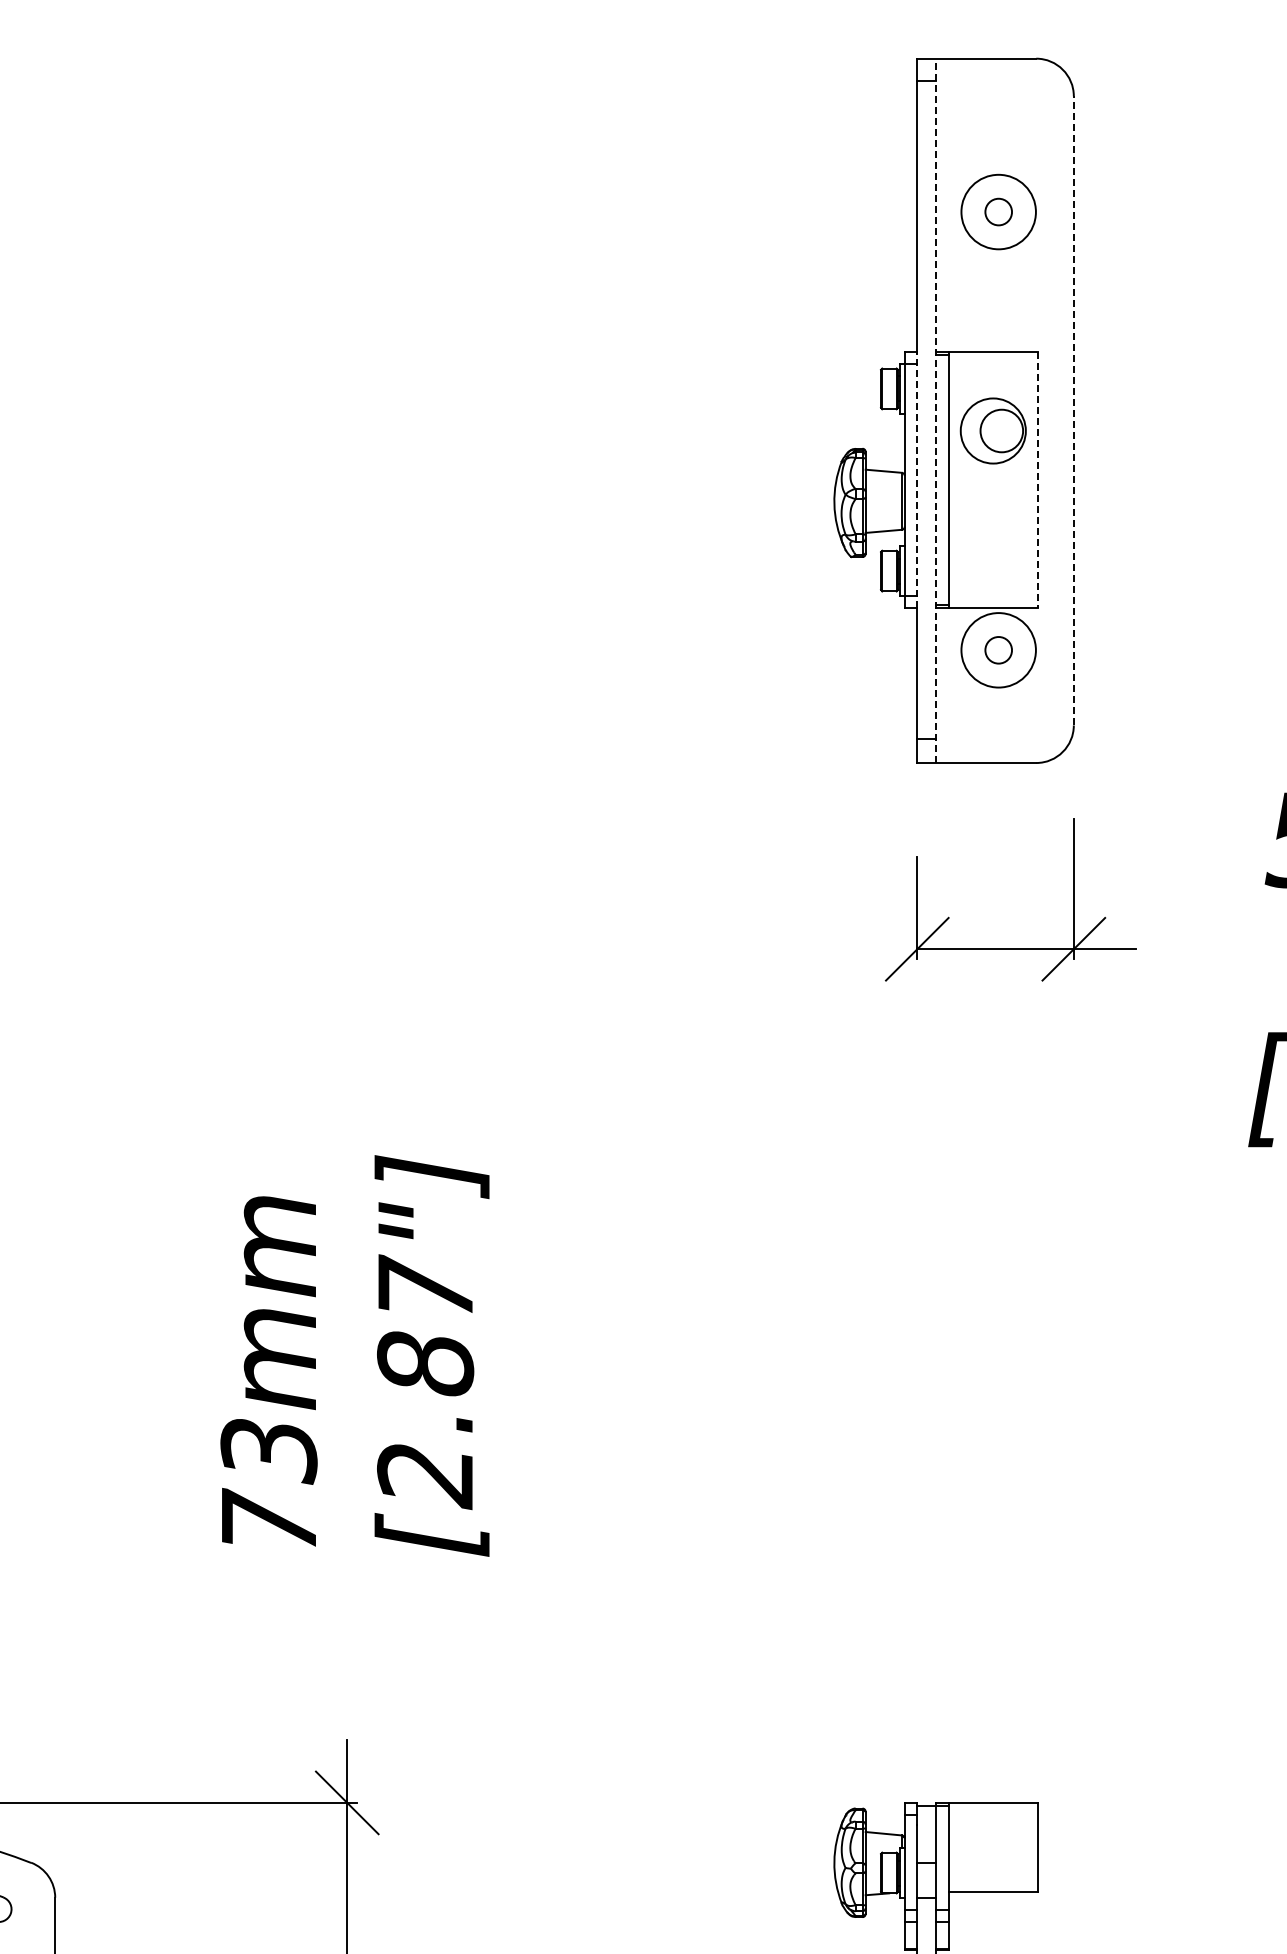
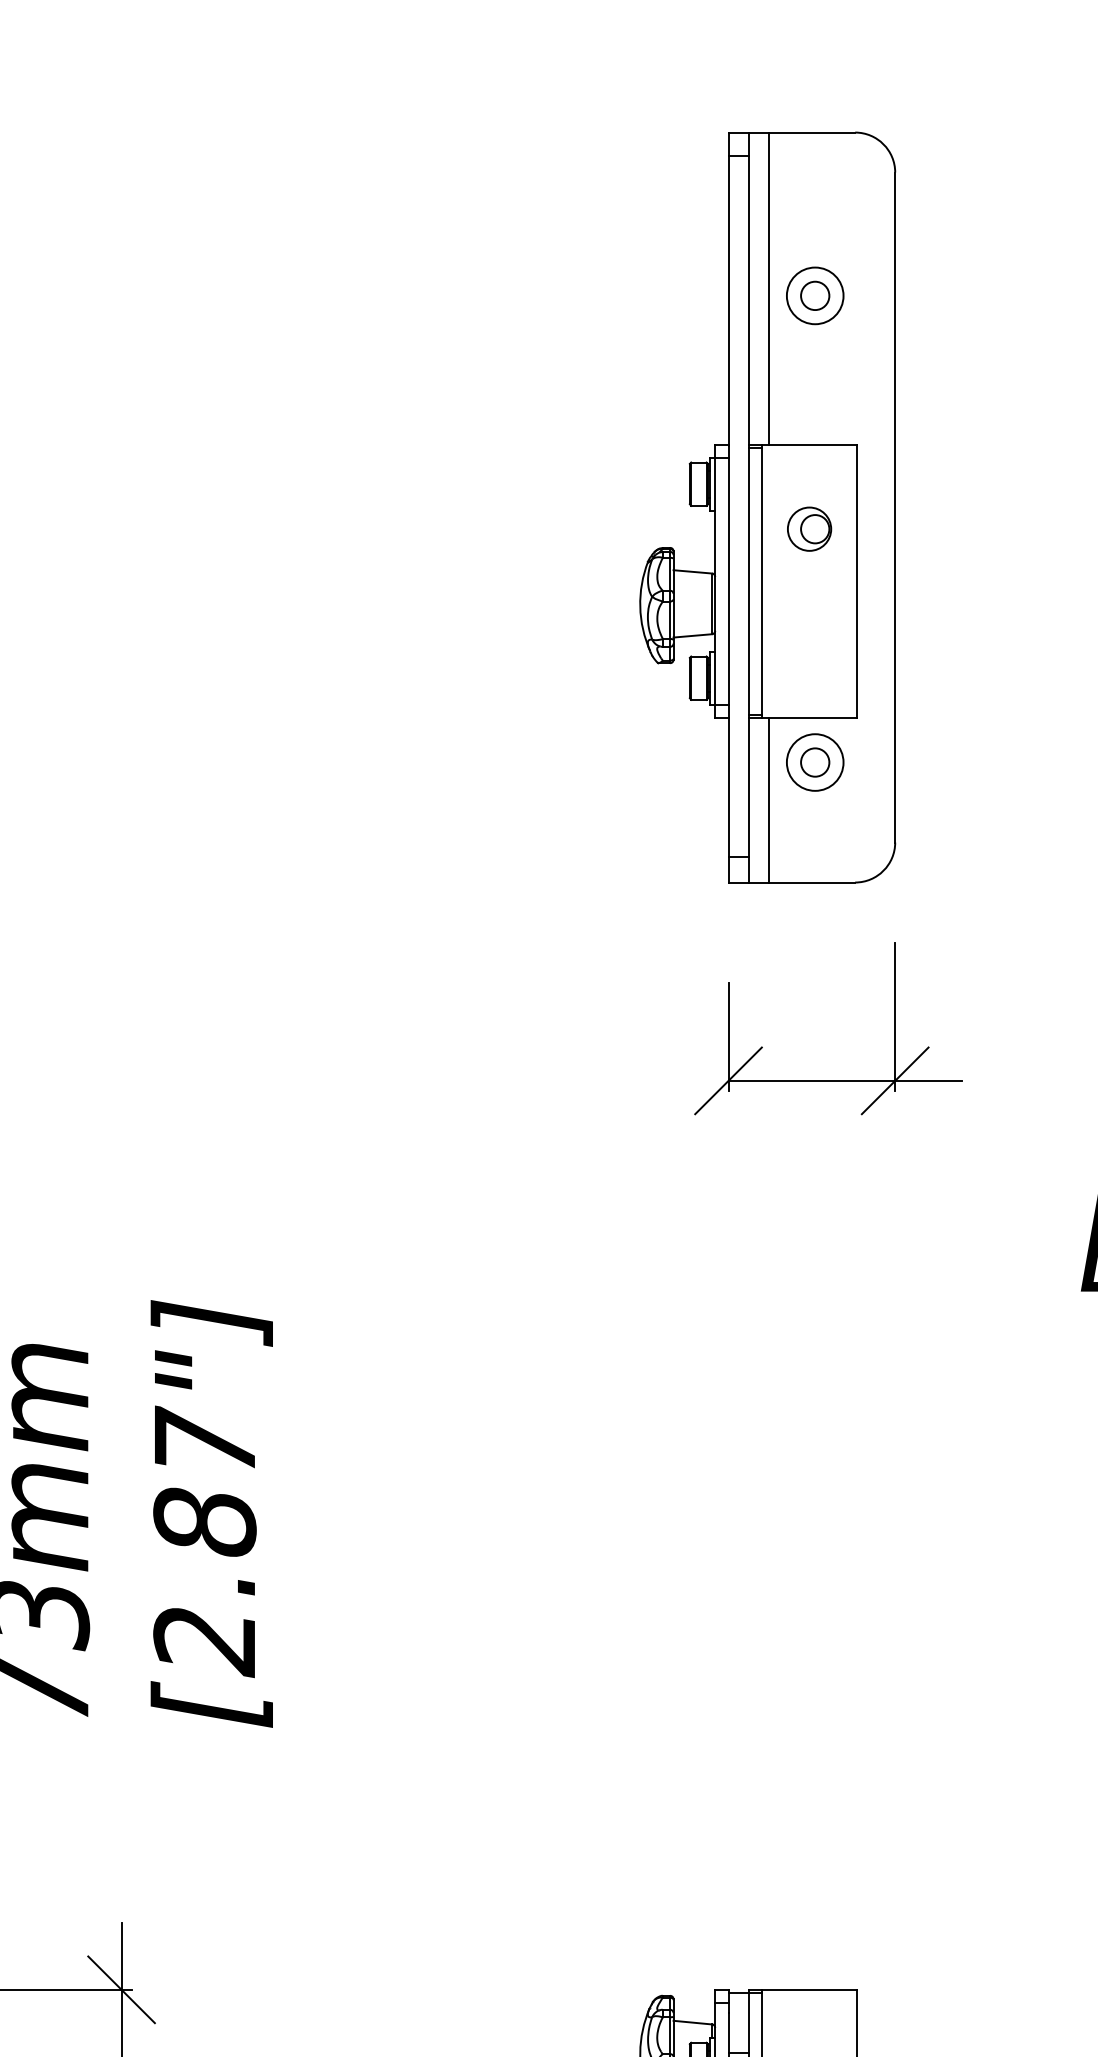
line: (954, 204) -> (768, 287), added
circle: (998, 211) -> (814, 295), size x0.71
line: (936, 410) -> (748, 507), dashed -> solid
line: (1073, 410) -> (894, 507), dashed -> solid
part: (993, 431) -> (809, 529), size x0.62
line: (917, 480) -> (728, 581), dashed -> solid
line: (1037, 480) -> (856, 581), dashed -> solid
circle: (998, 649) -> (814, 761), size x0.71
line: (954, 685) -> (768, 800), added

